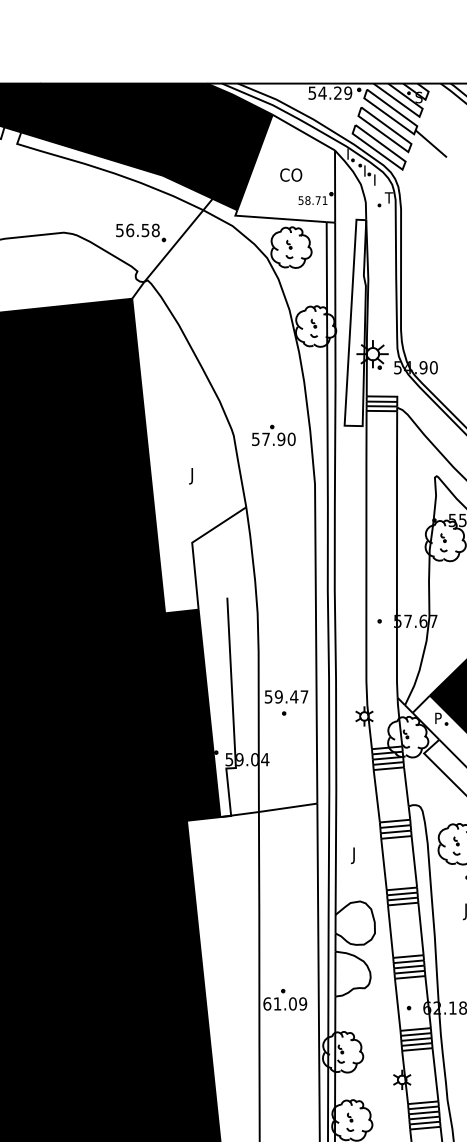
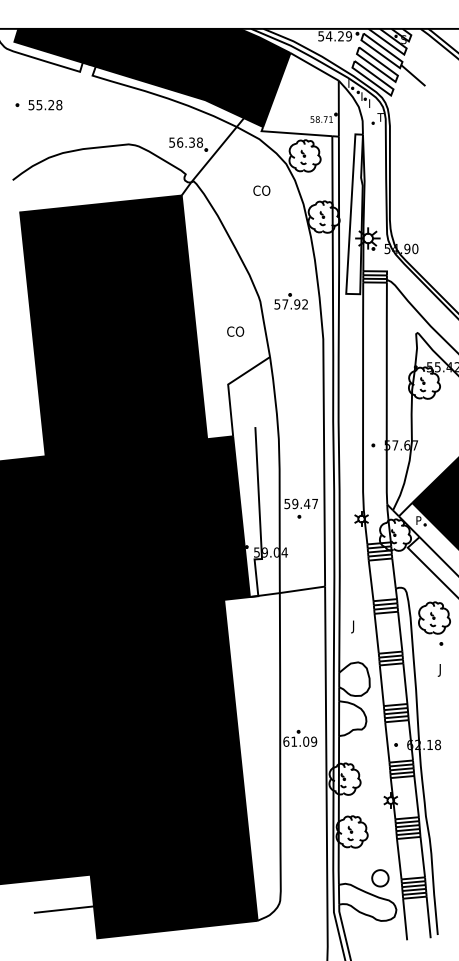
text: (290, 174) -> (261, 190), moved
text: (144, 228) -> (191, 141), 56.58 -> 56.38
text: (292, 439) -> (305, 304), 57.90 -> 57.92
text: (200, 475) -> (234, 332), J -> CO

